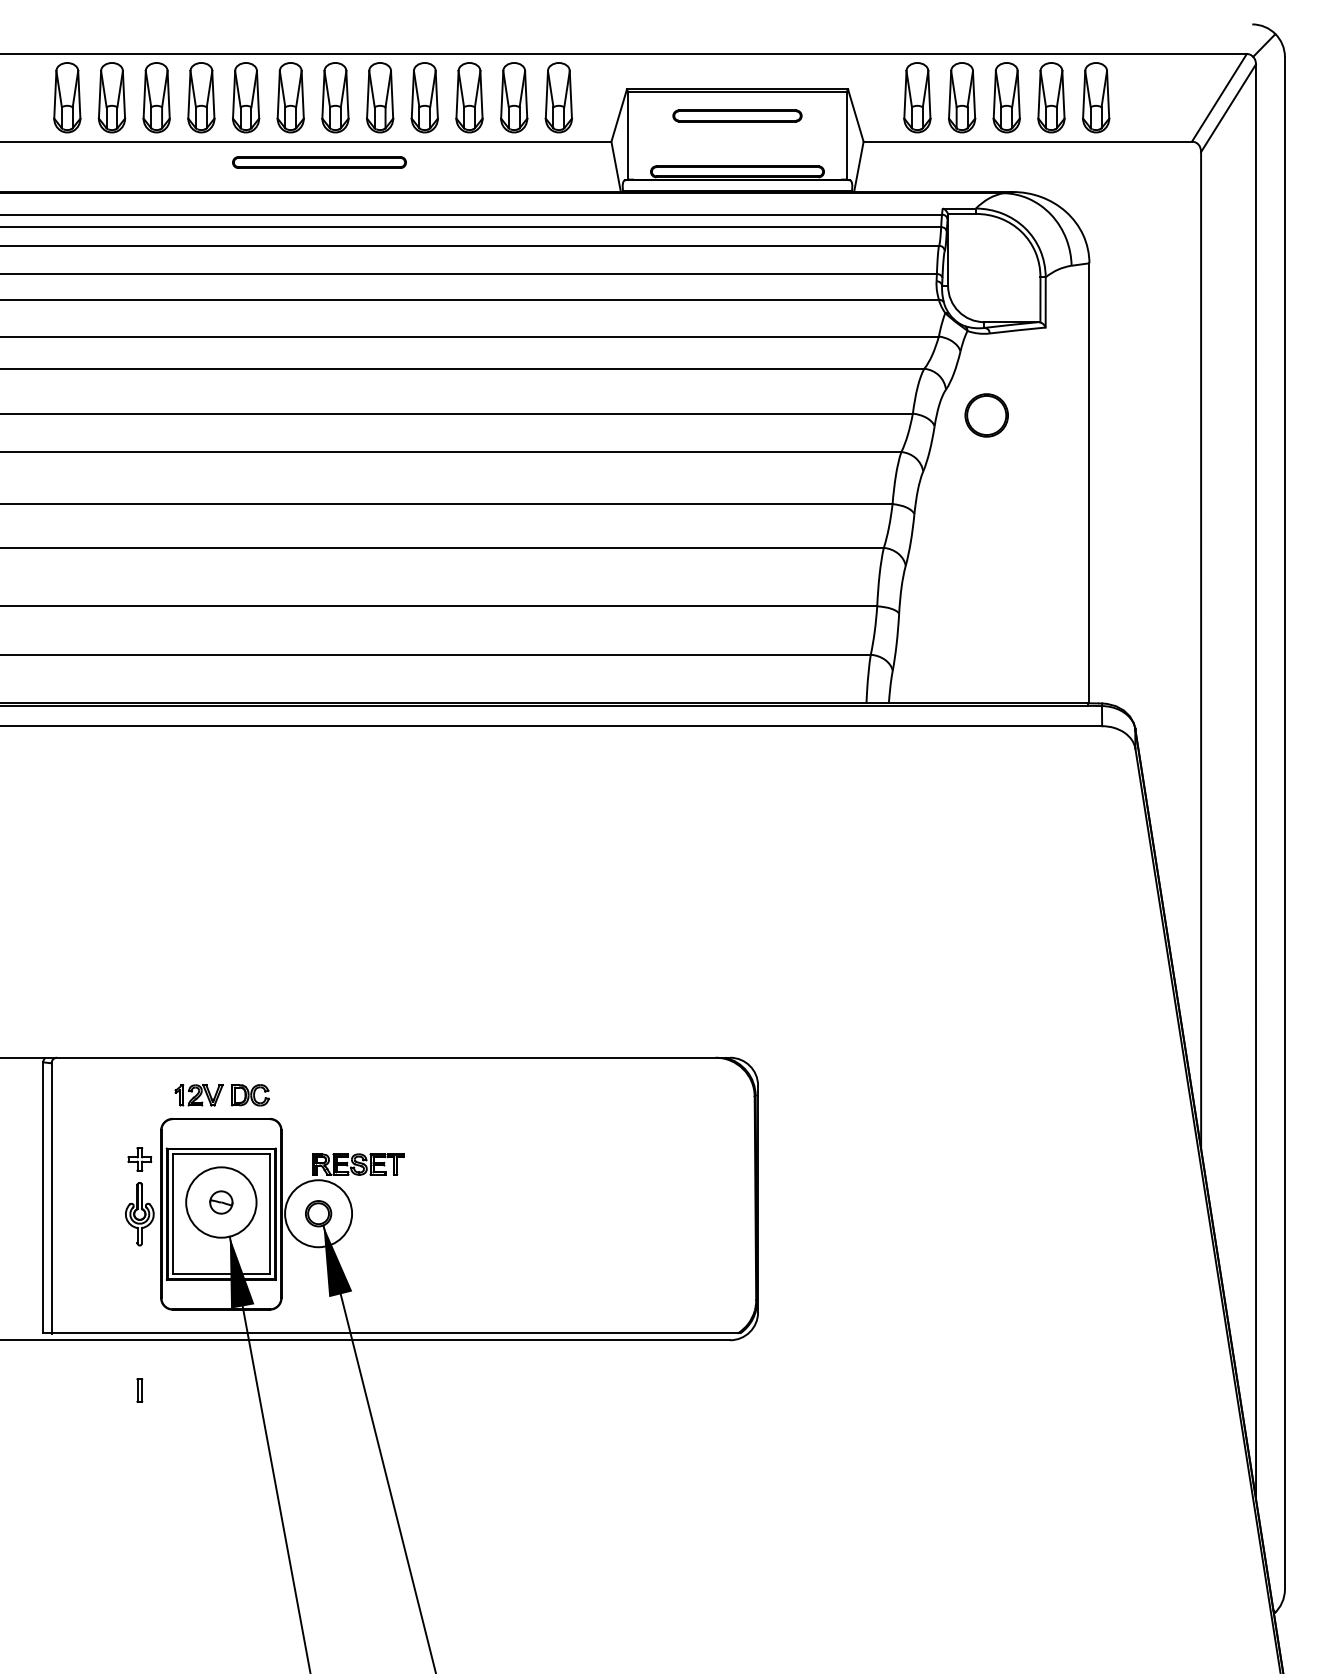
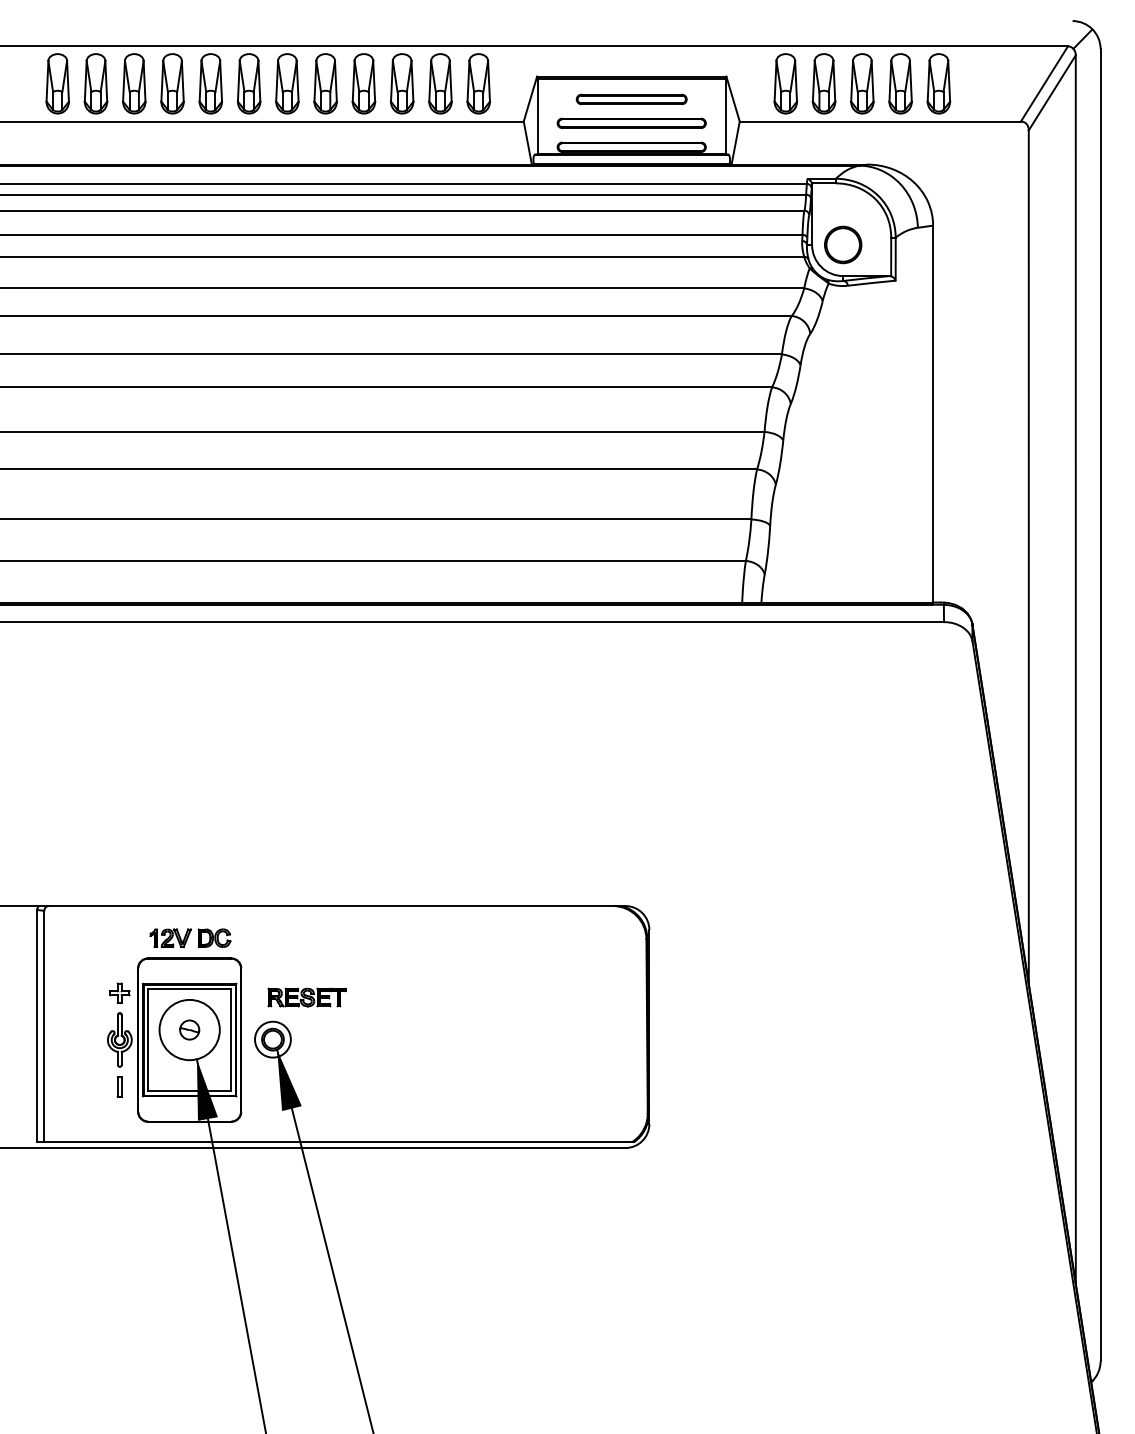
part: (319, 161) -> (631, 122), moved
part: (987, 414) -> (843, 244), moved
circle: (318, 1213) -> (272, 1039), size x0.62
part: (139, 1389) -> (119, 1086), moved

